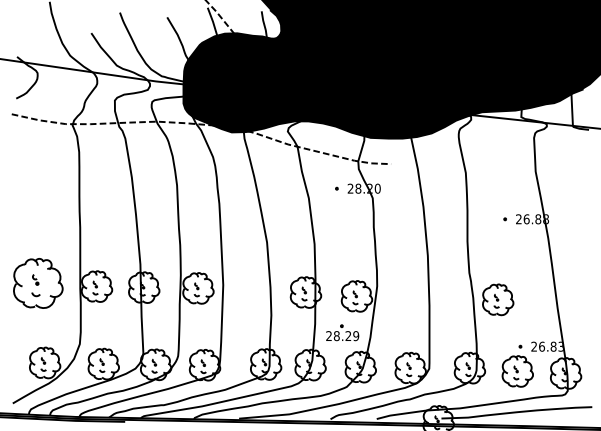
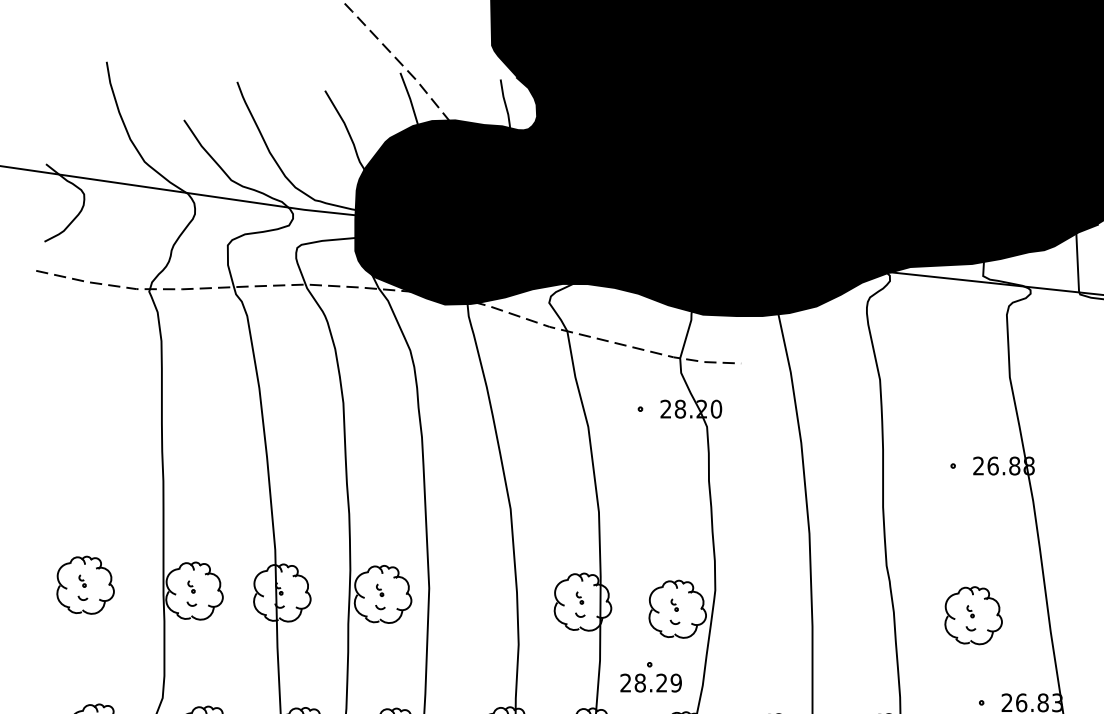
part: (38, 283) -> (85, 585), size x0.62
part: (498, 299) -> (974, 615), moved

